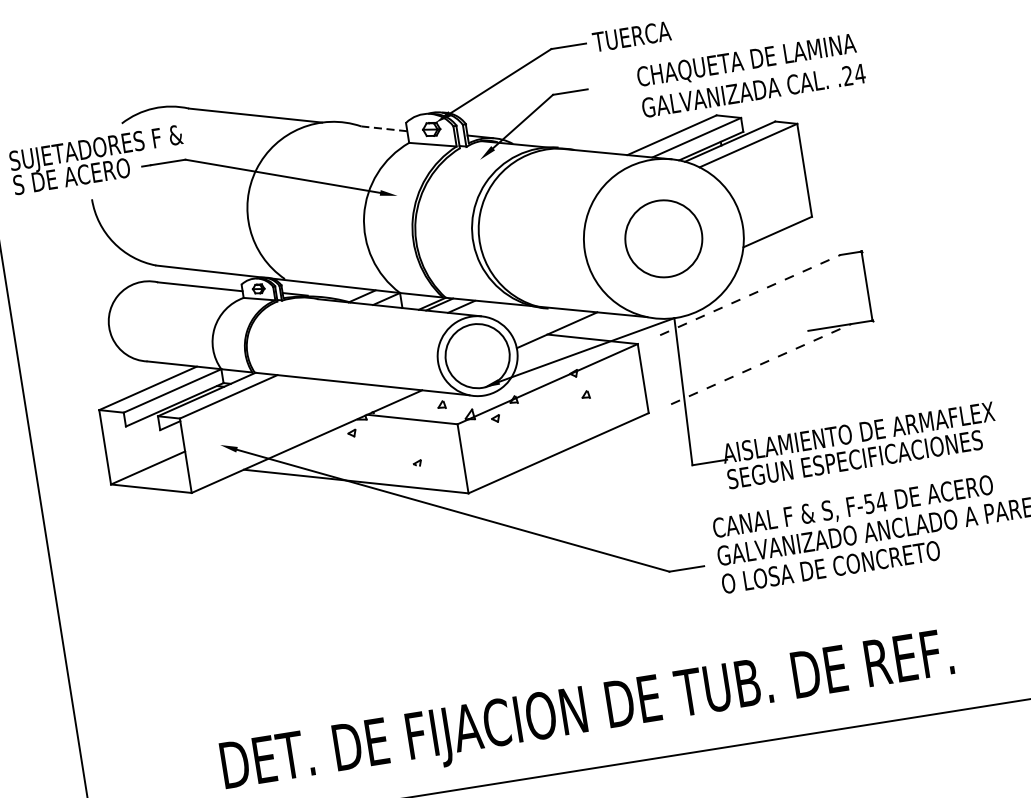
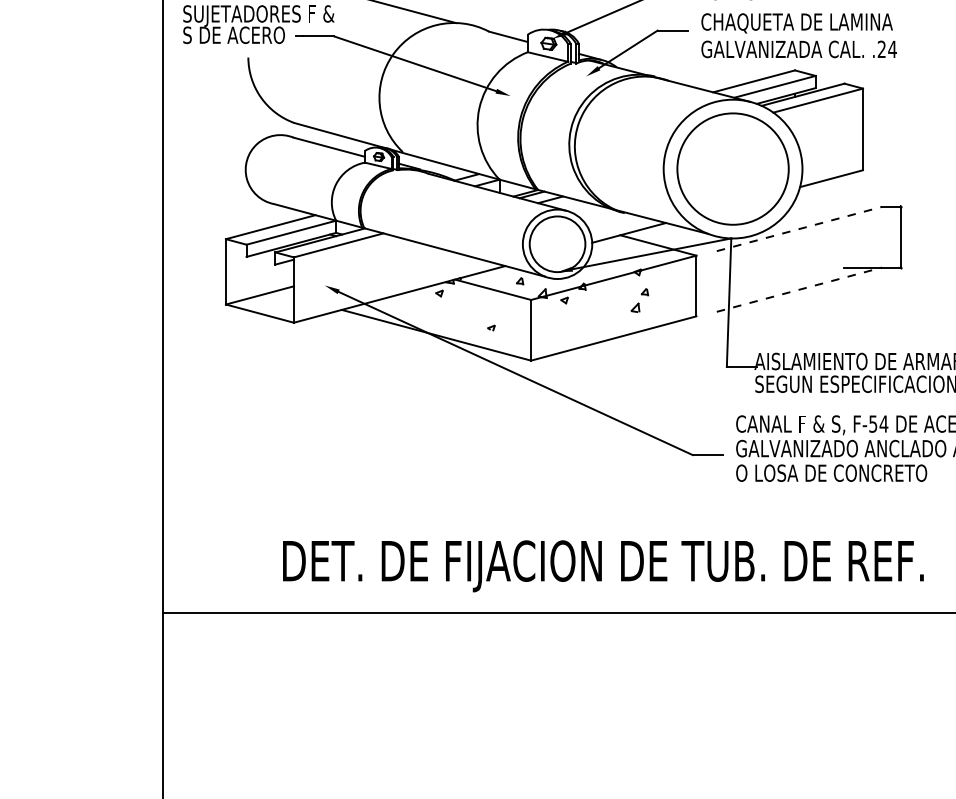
text: (750, 75) -> (798, 35), moved
line: (384, 128) -> (508, 36), dashed -> solid
circle: (663, 238) -> (732, 168), size x1.67
part: (577, 414) -> (635, 307), added

